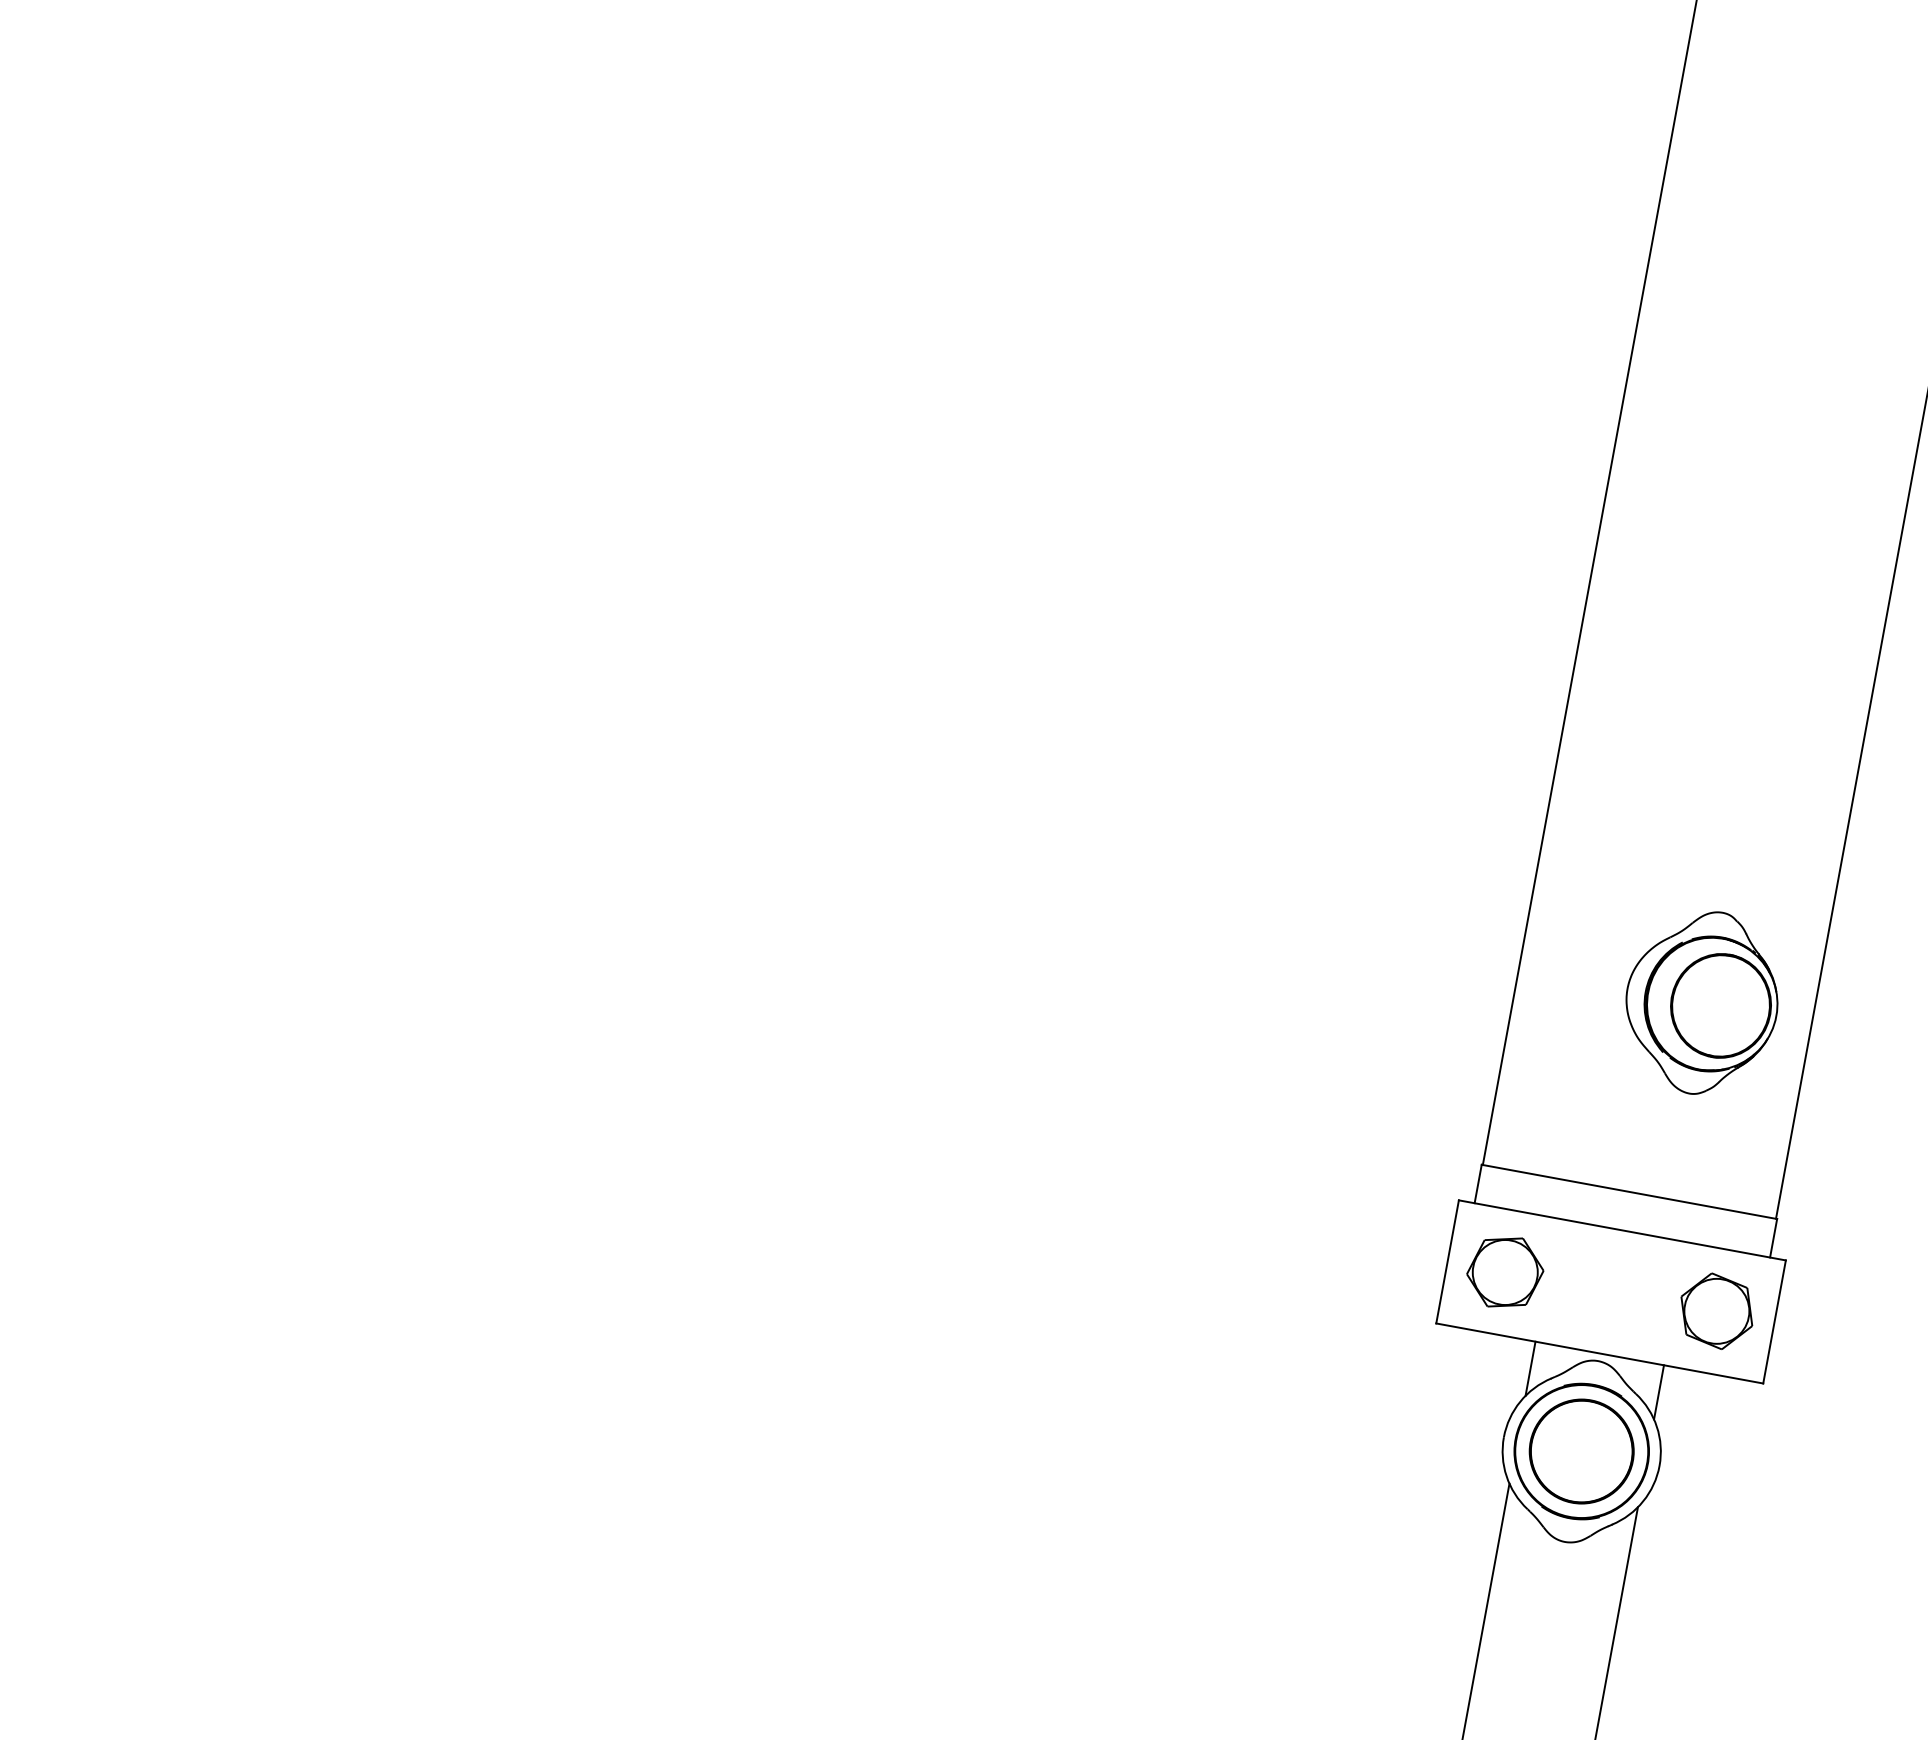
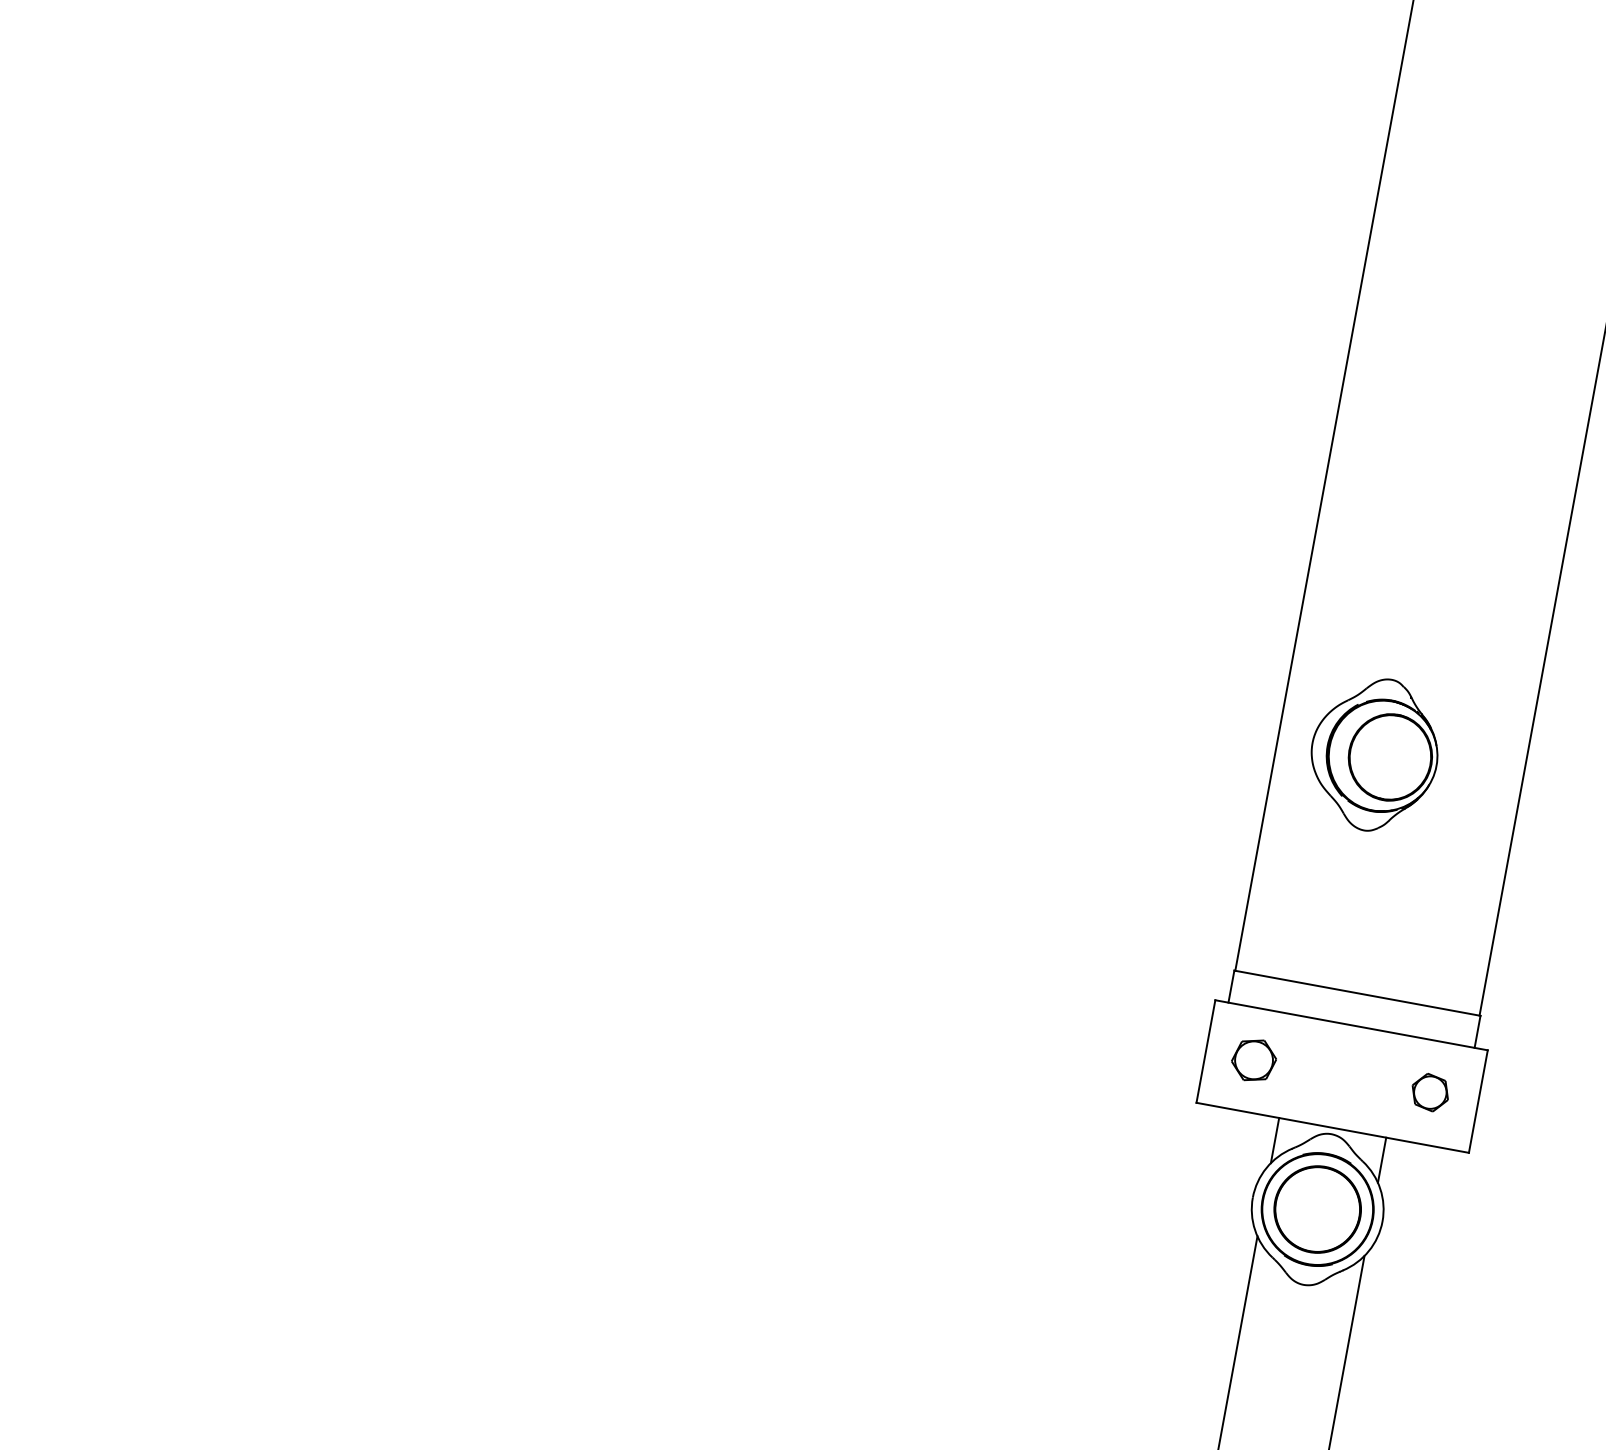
part: (1701, 1002) -> (1374, 754), moved
part: (1505, 1272) -> (1254, 1060), size x0.7
part: (1716, 1310) -> (1429, 1092), size x0.6

